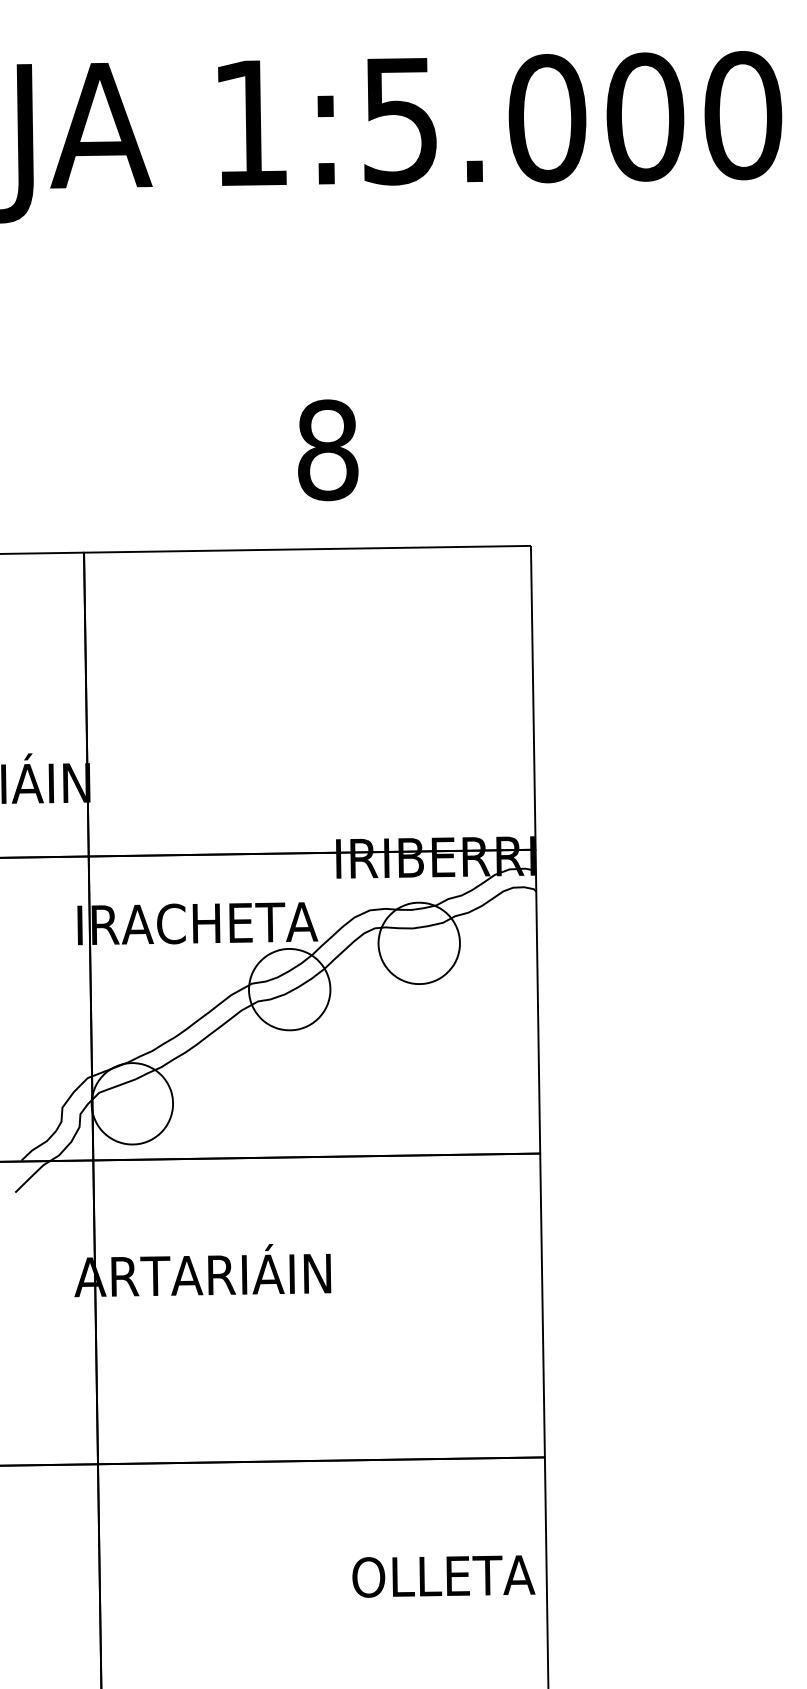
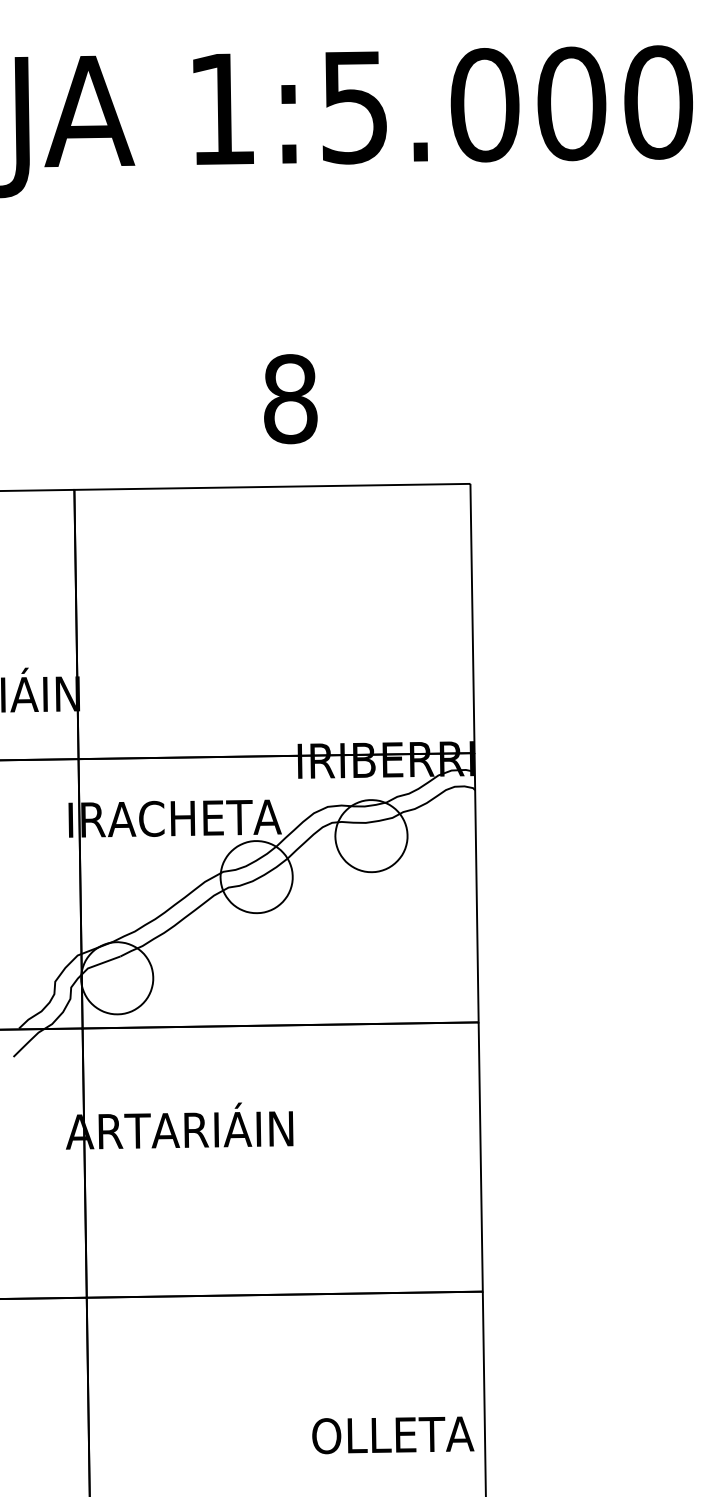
text: (443, 1576) -> (392, 1435), moved

